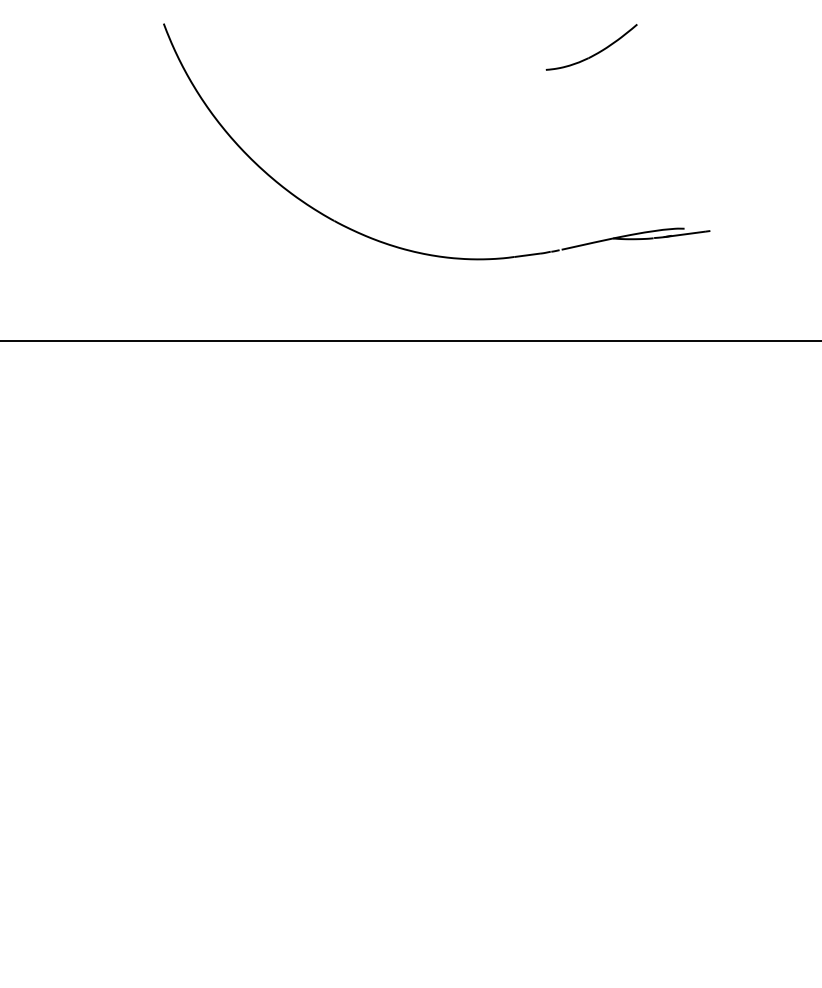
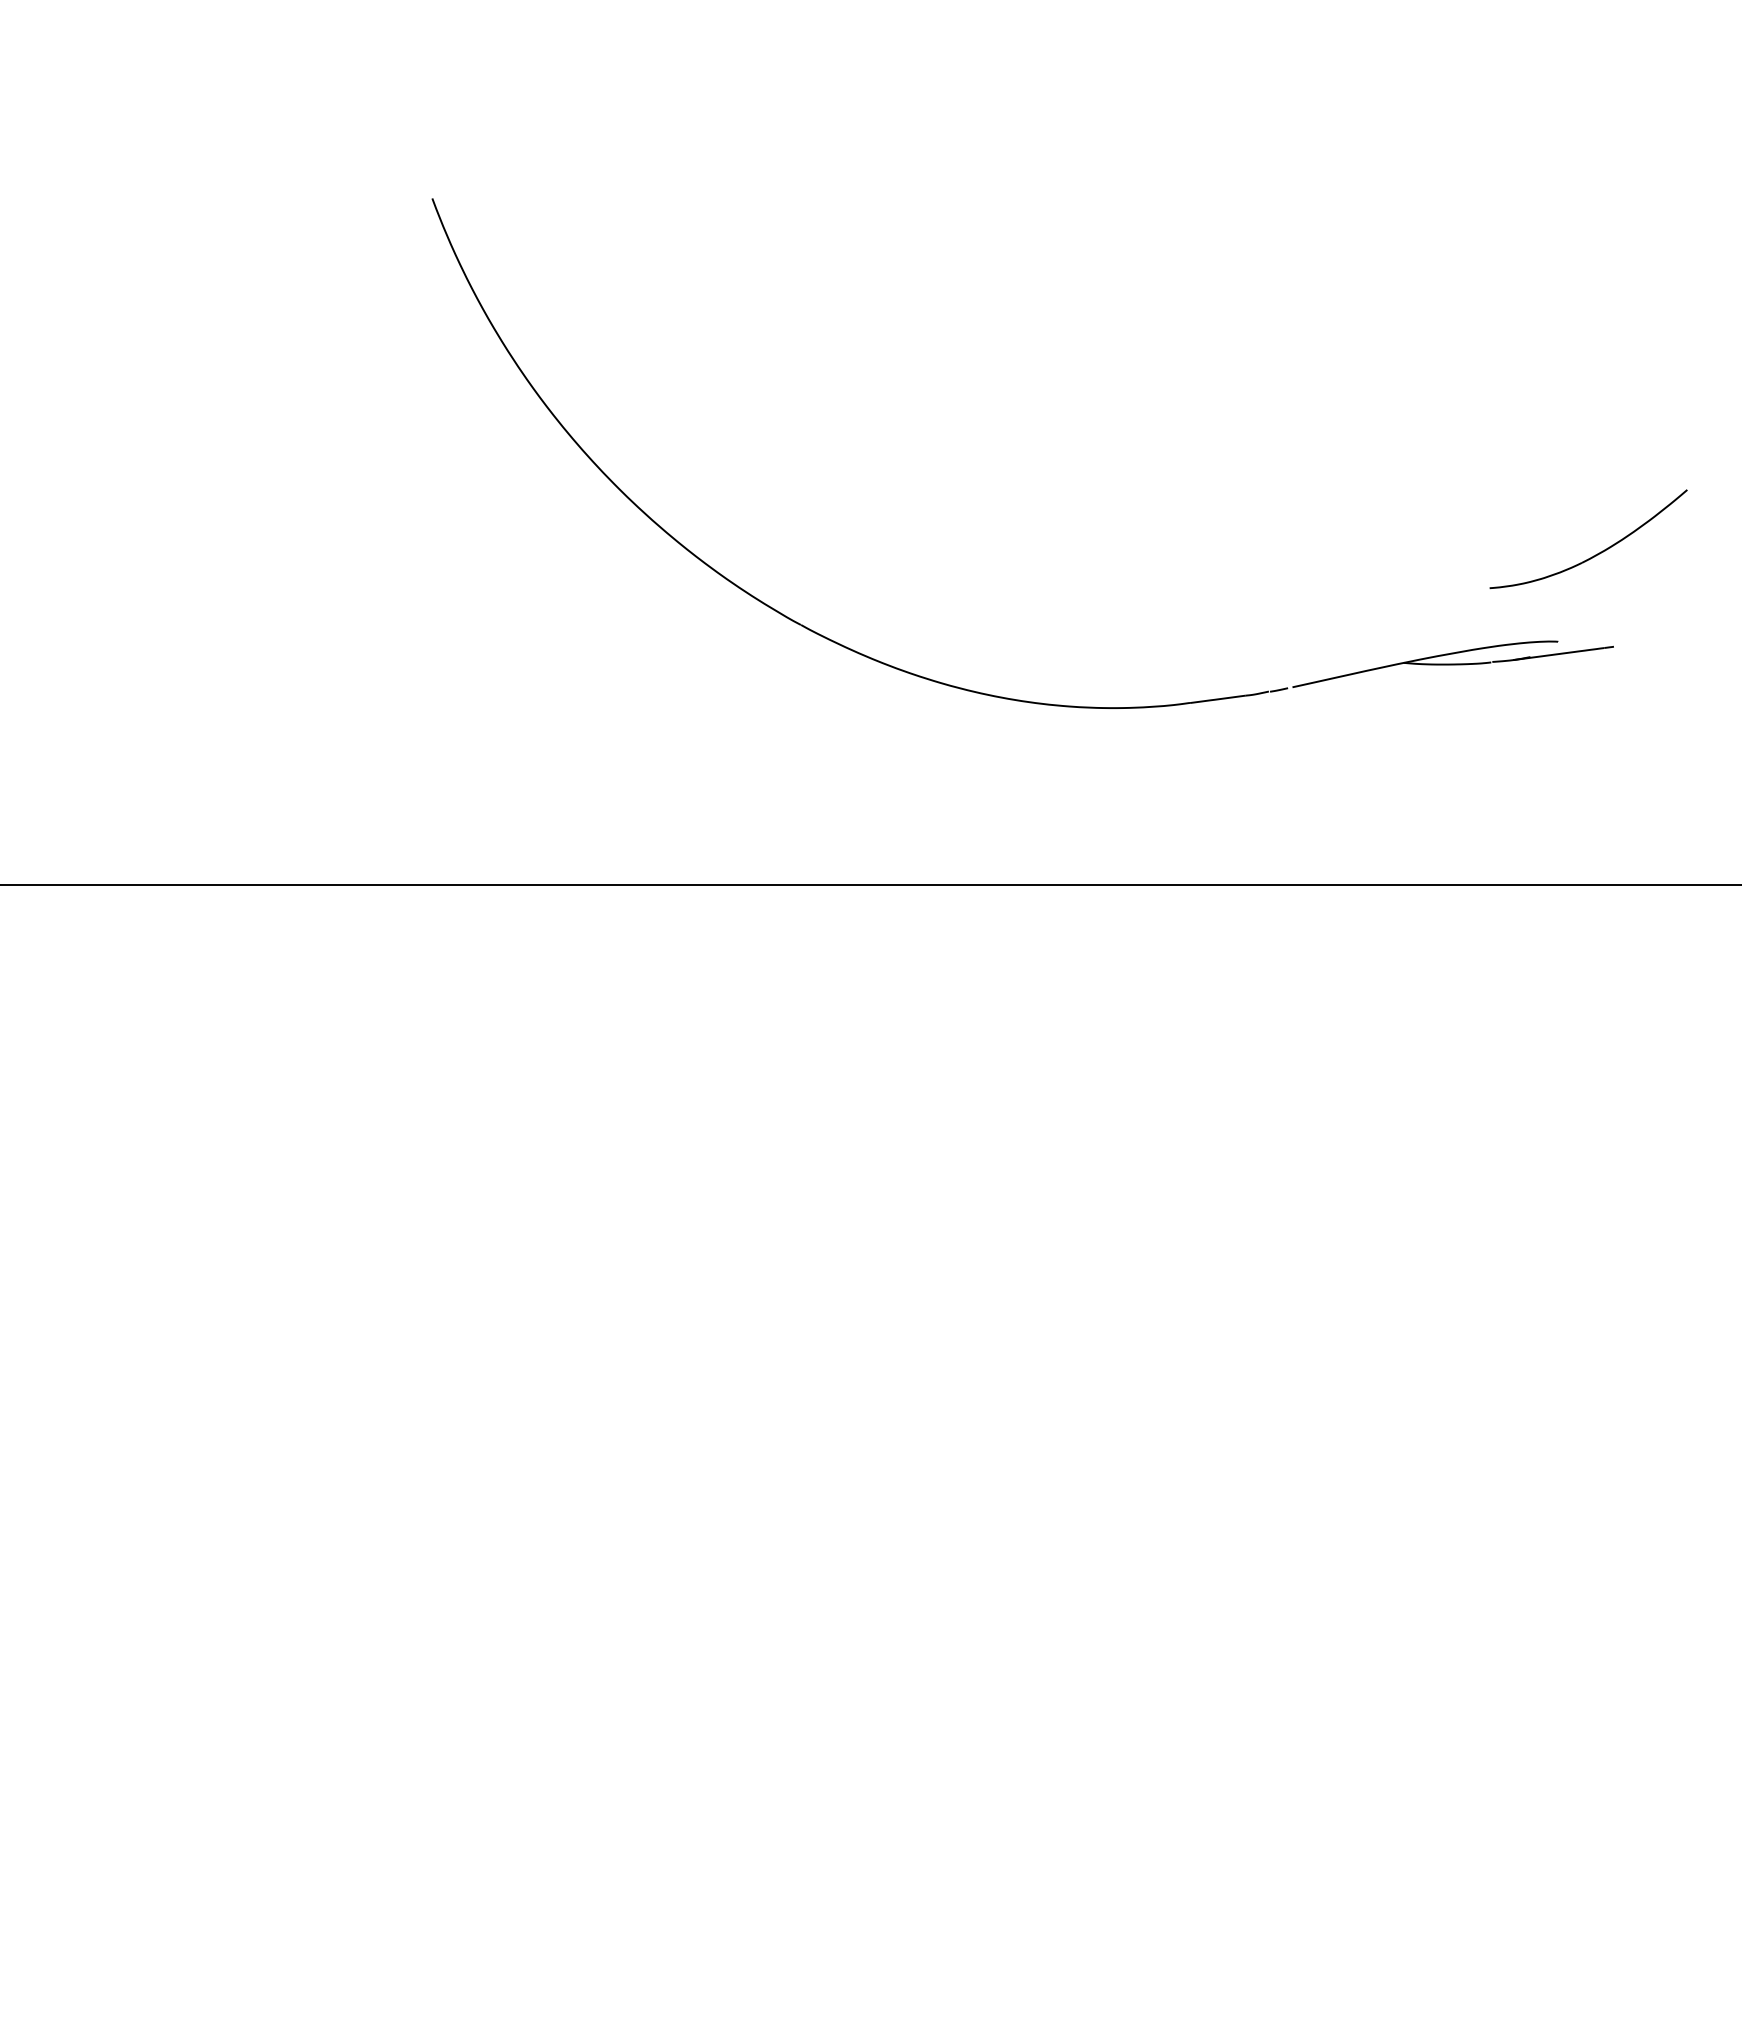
part: (596, 52) -> (1599, 550), moved

